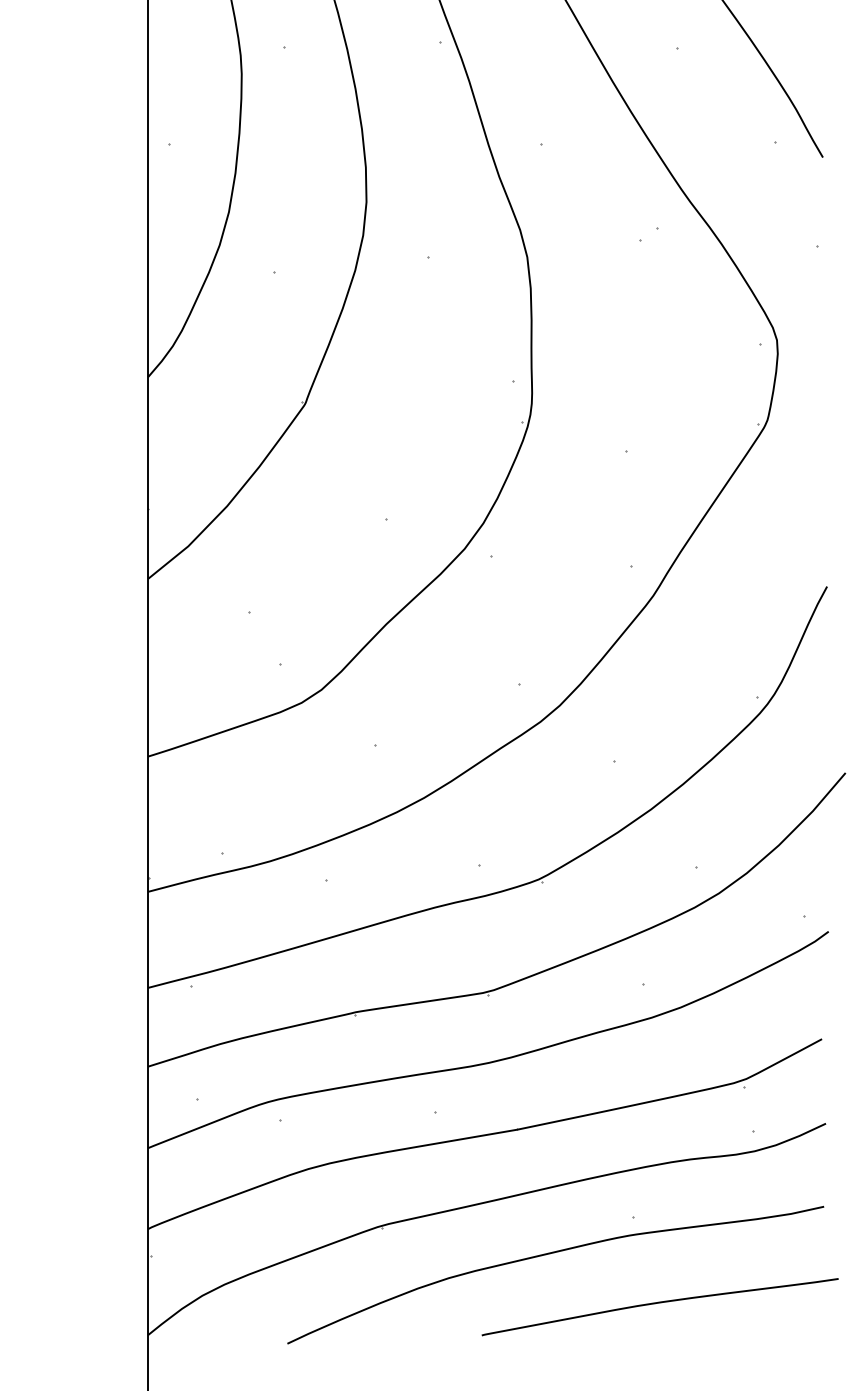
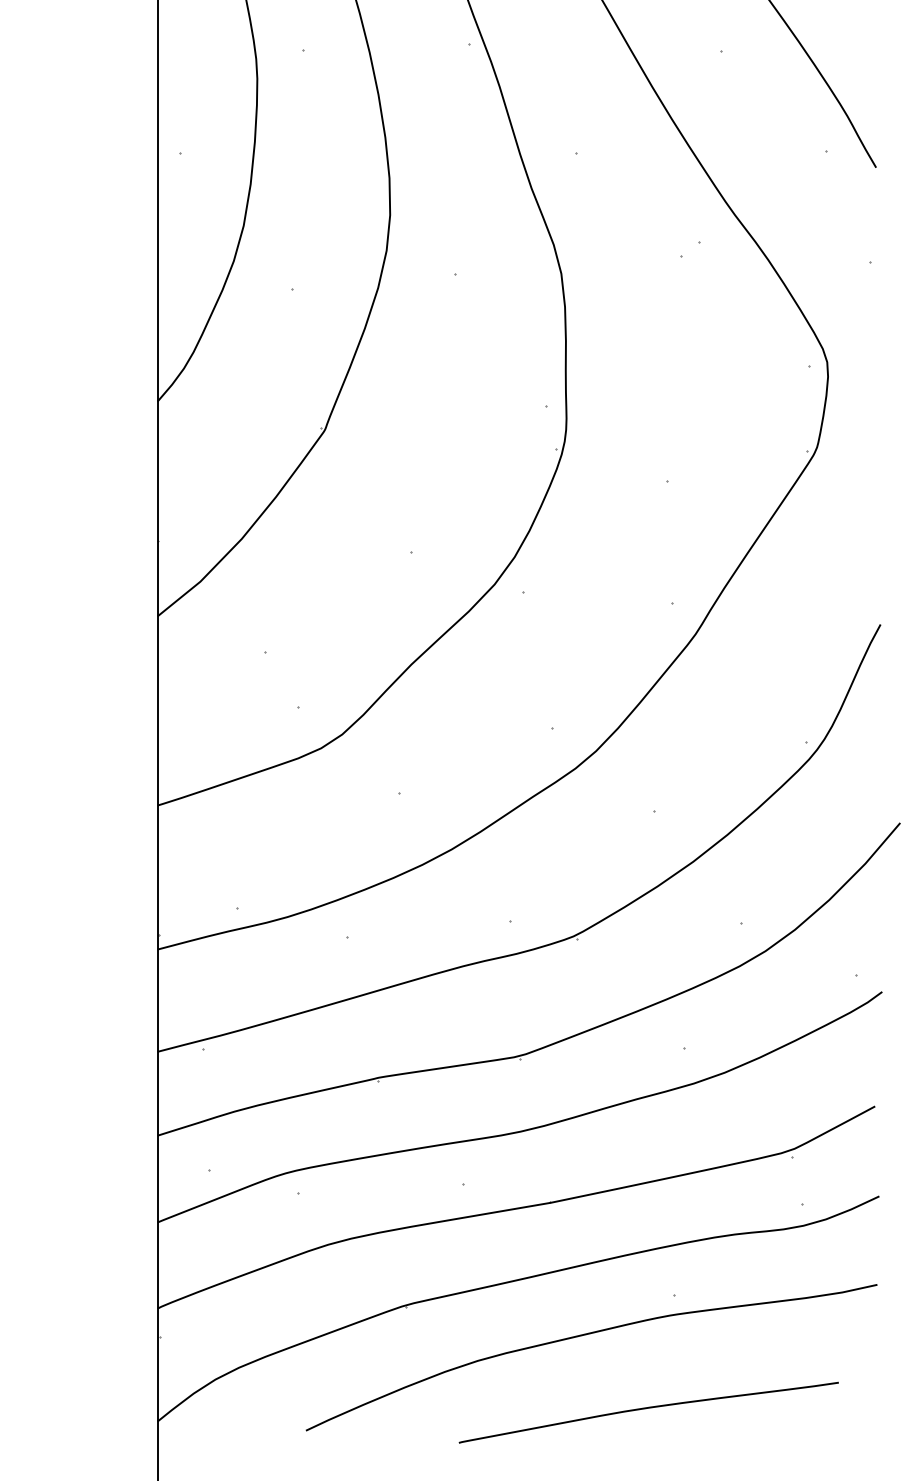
curve: (659, 1303) -> (648, 1408), moved

